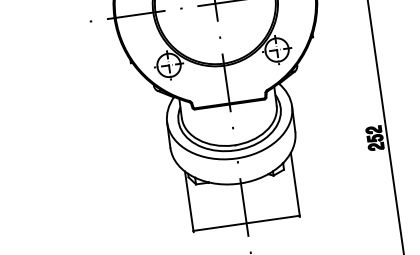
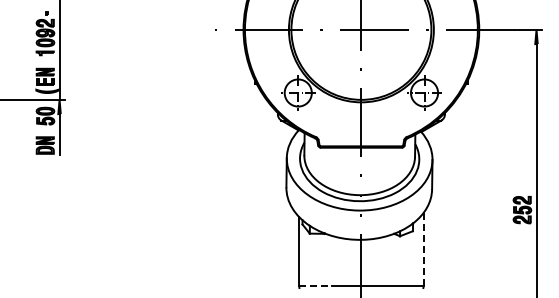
line: (295, 184) -> (423, 249), solid -> dashed
line: (207, 228) -> (315, 286), solid -> dashed

